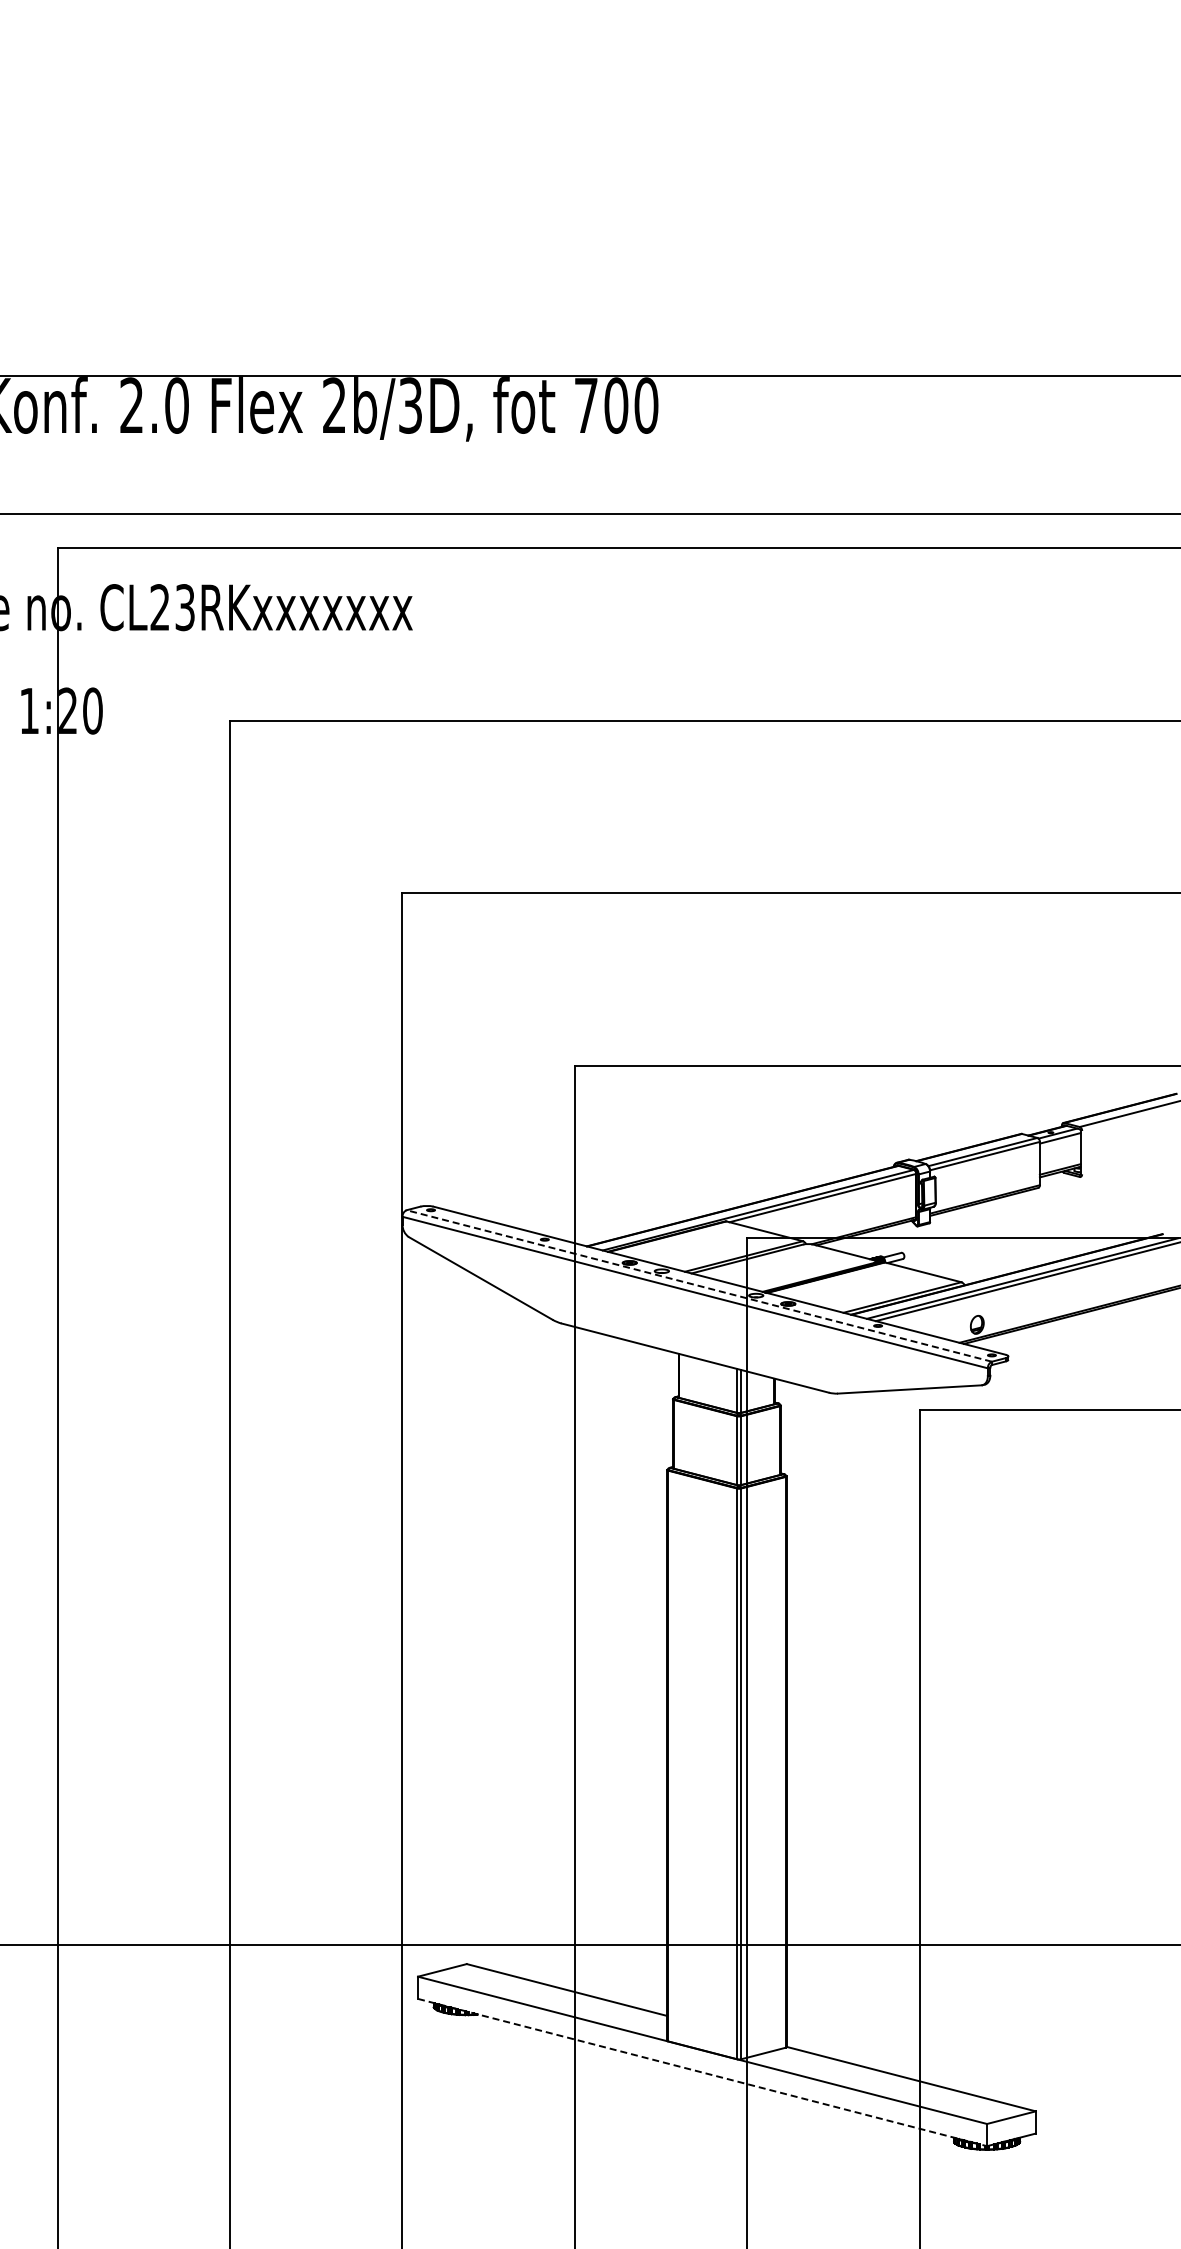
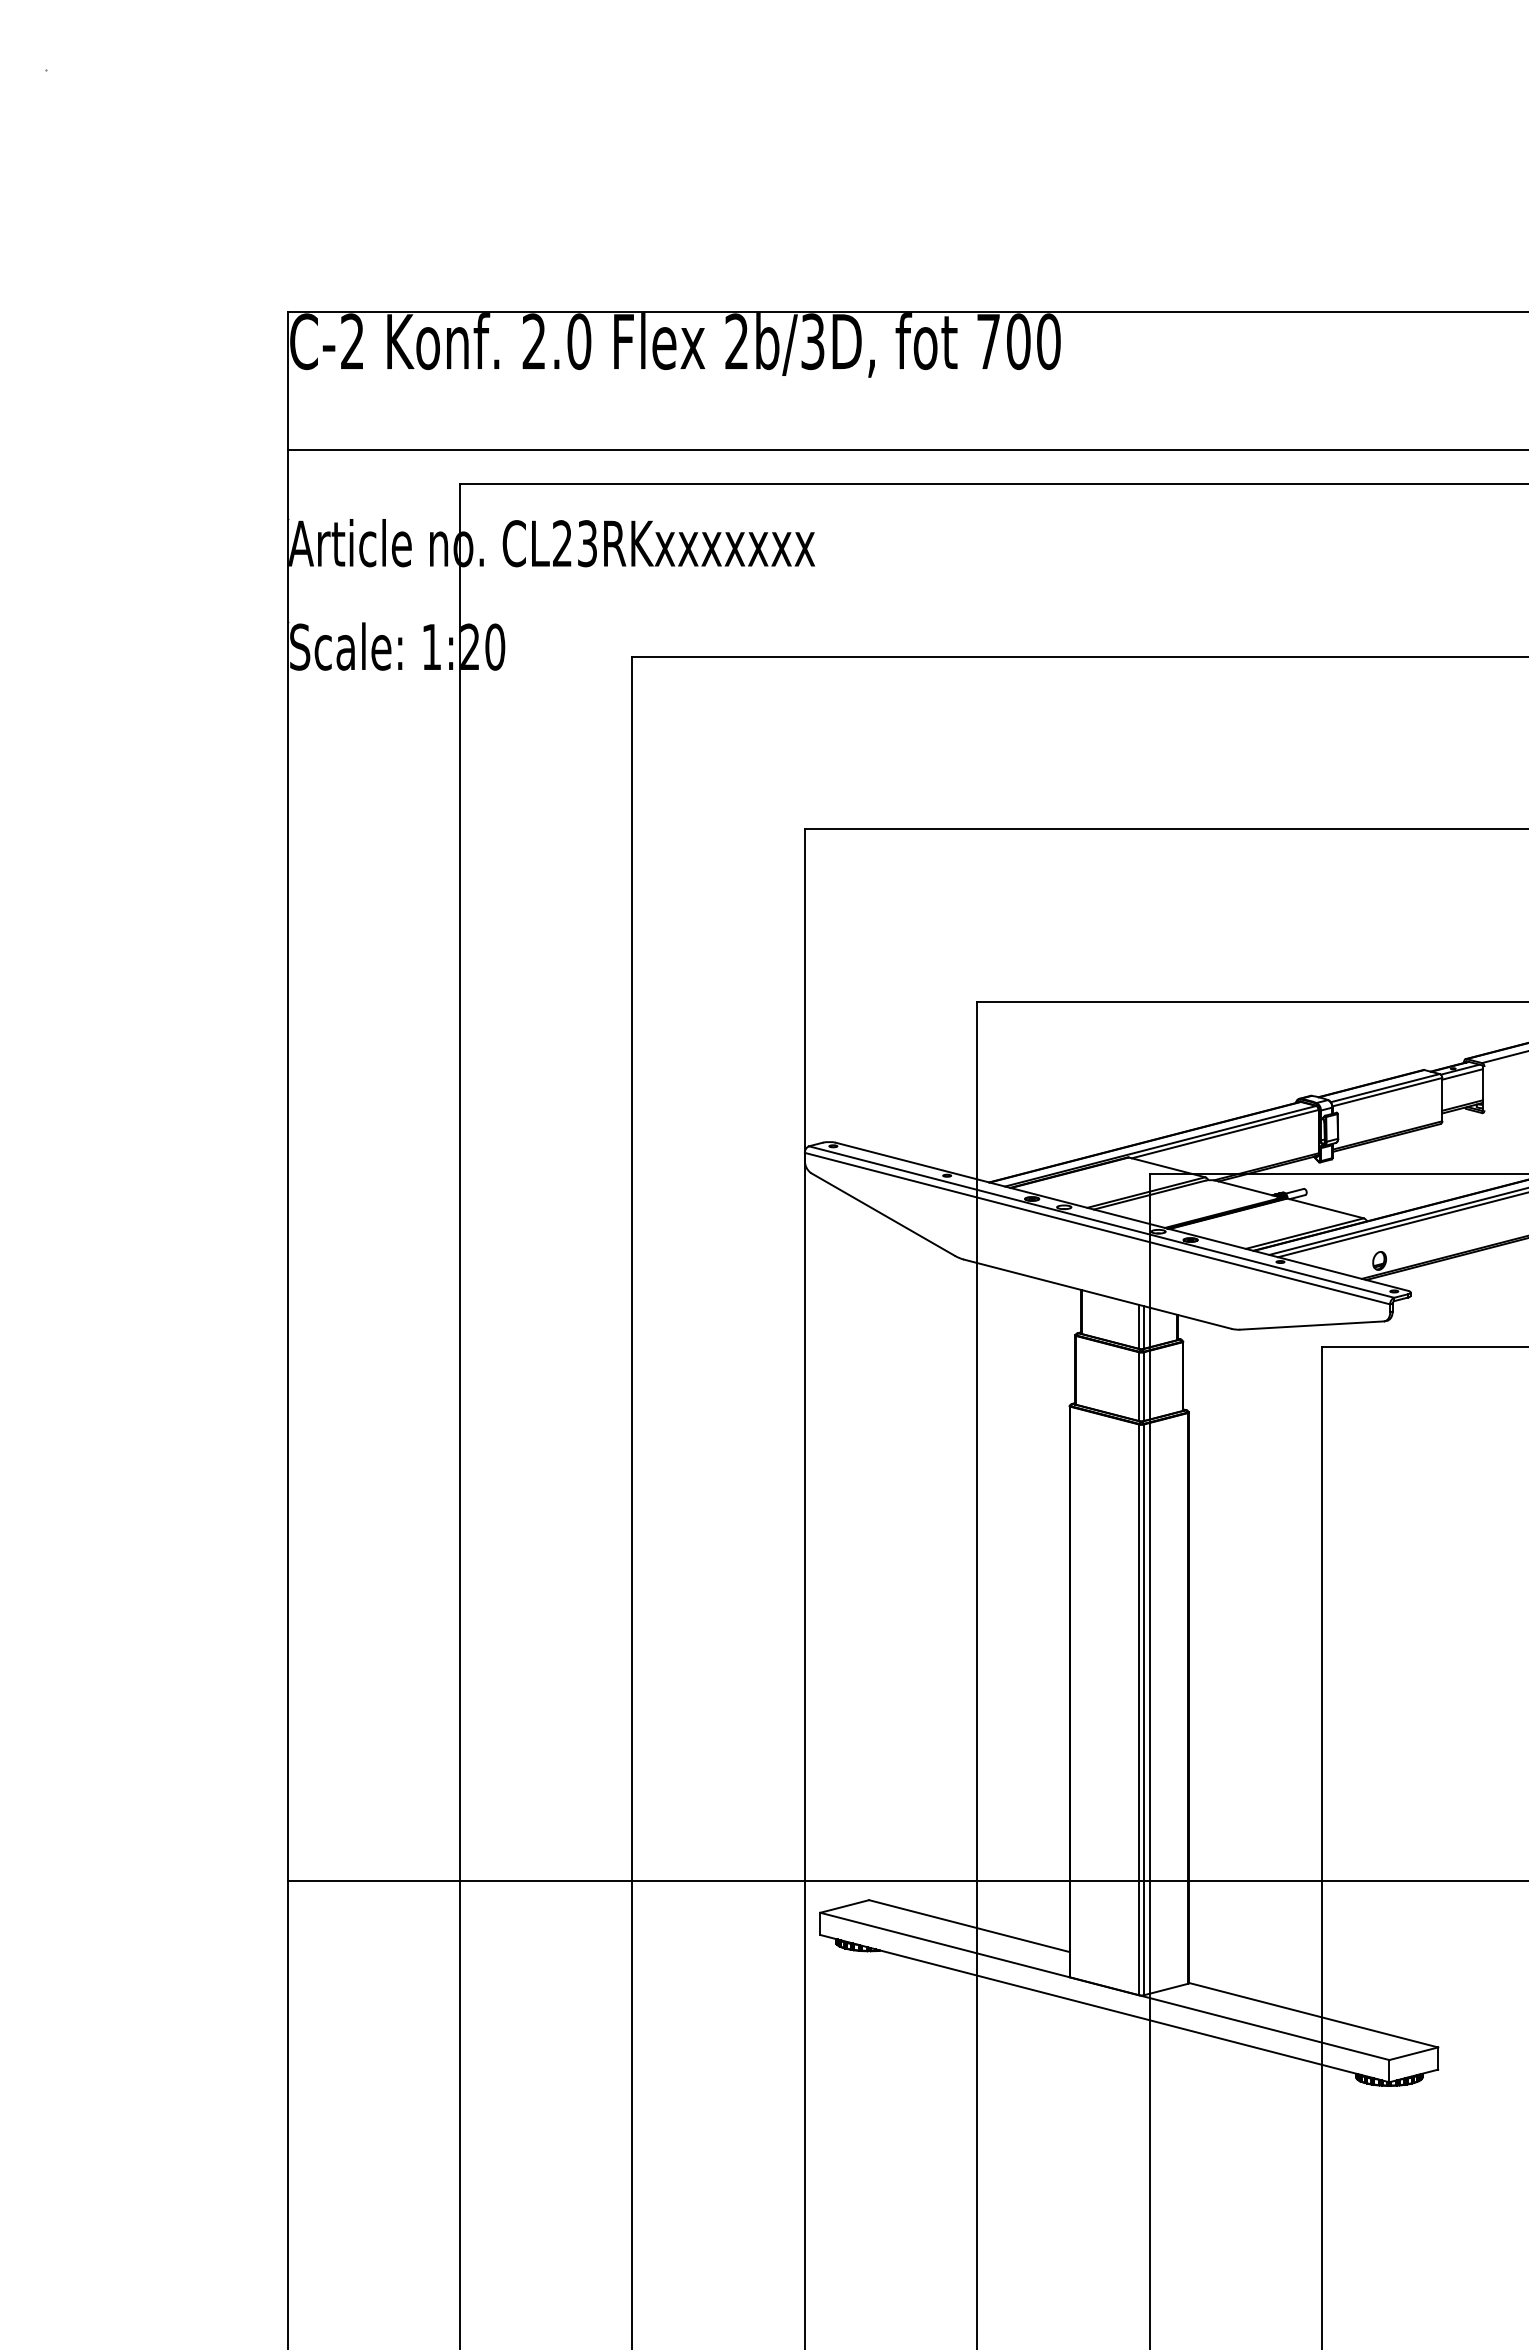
line: (699, 1285) -> (1101, 1221), dashed -> solid
line: (702, 2072) -> (1104, 2008), dashed -> solid

